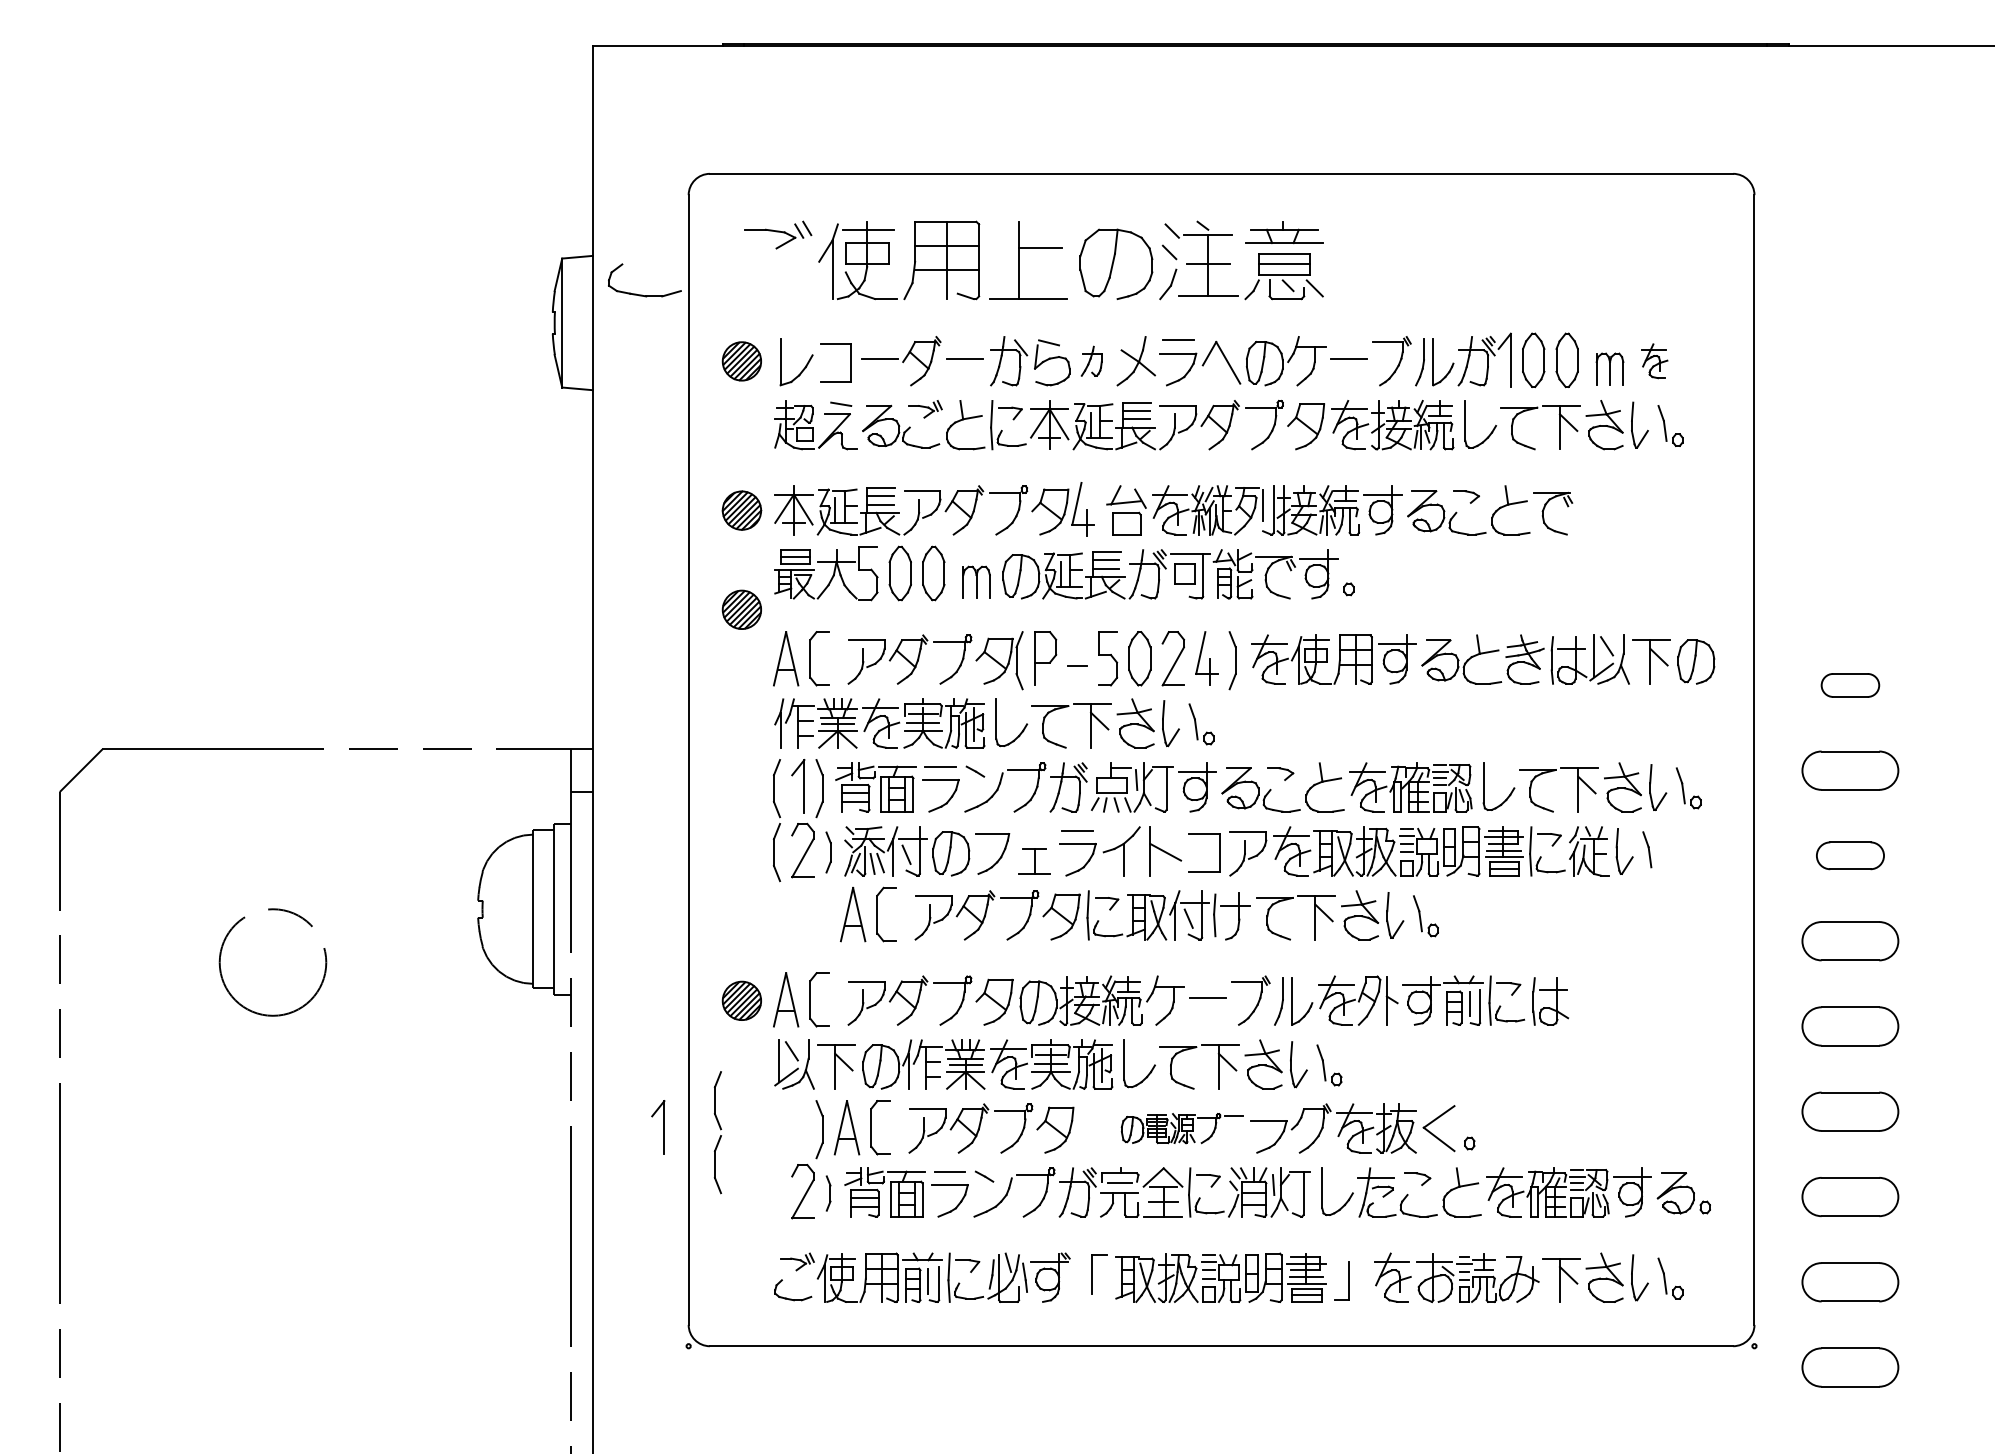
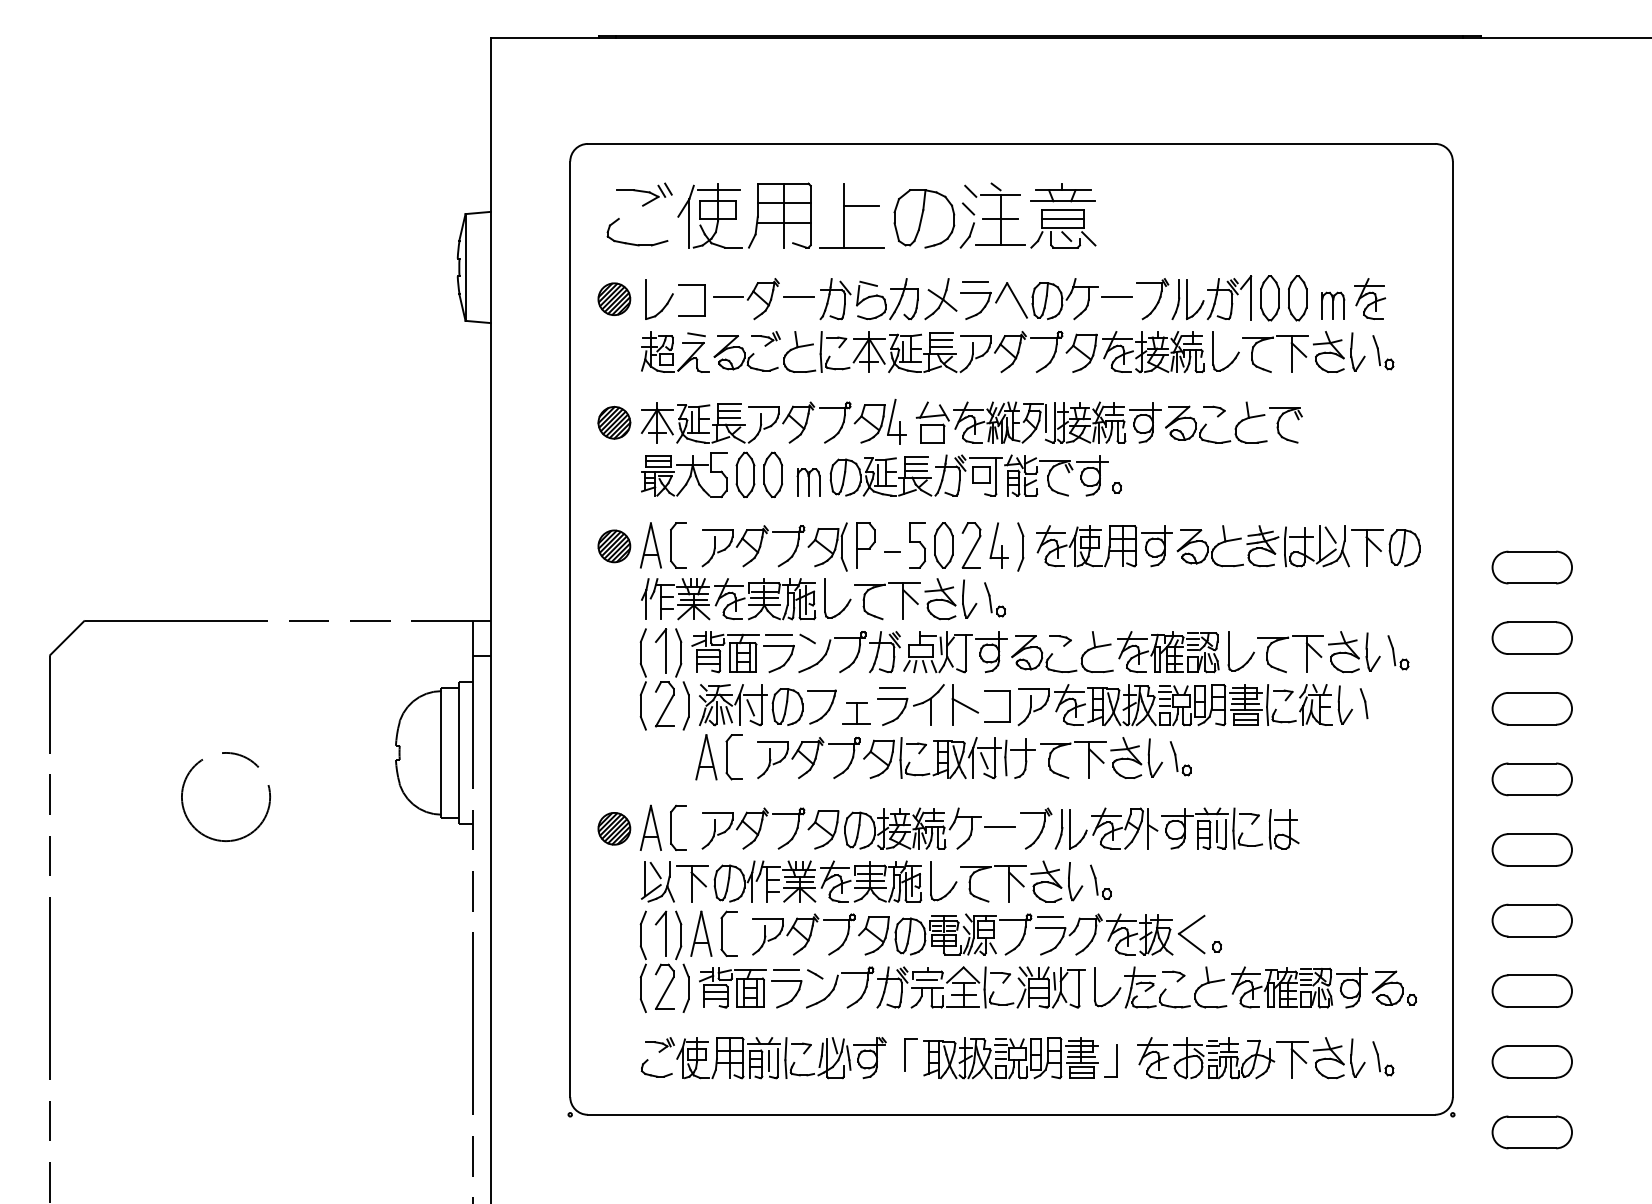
part: (642, 294) -> (635, 243), moved
part: (1091, 361) -> (903, 299), size x1.67
part: (1654, 361) -> (1370, 299), size x1.43
part: (741, 609) -> (614, 546), moved
part: (1850, 685) -> (1532, 567), size x1.67
part: (828, 852) -> (686, 705), size x1.43
part: (1850, 855) -> (1532, 708), size x1.43
part: (658, 1127) -> (661, 933), moved
part: (1182, 1128) -> (979, 934), size x1.67
part: (717, 1132) -> (642, 961), moved
part: (828, 1193) -> (686, 988), size x1.67

